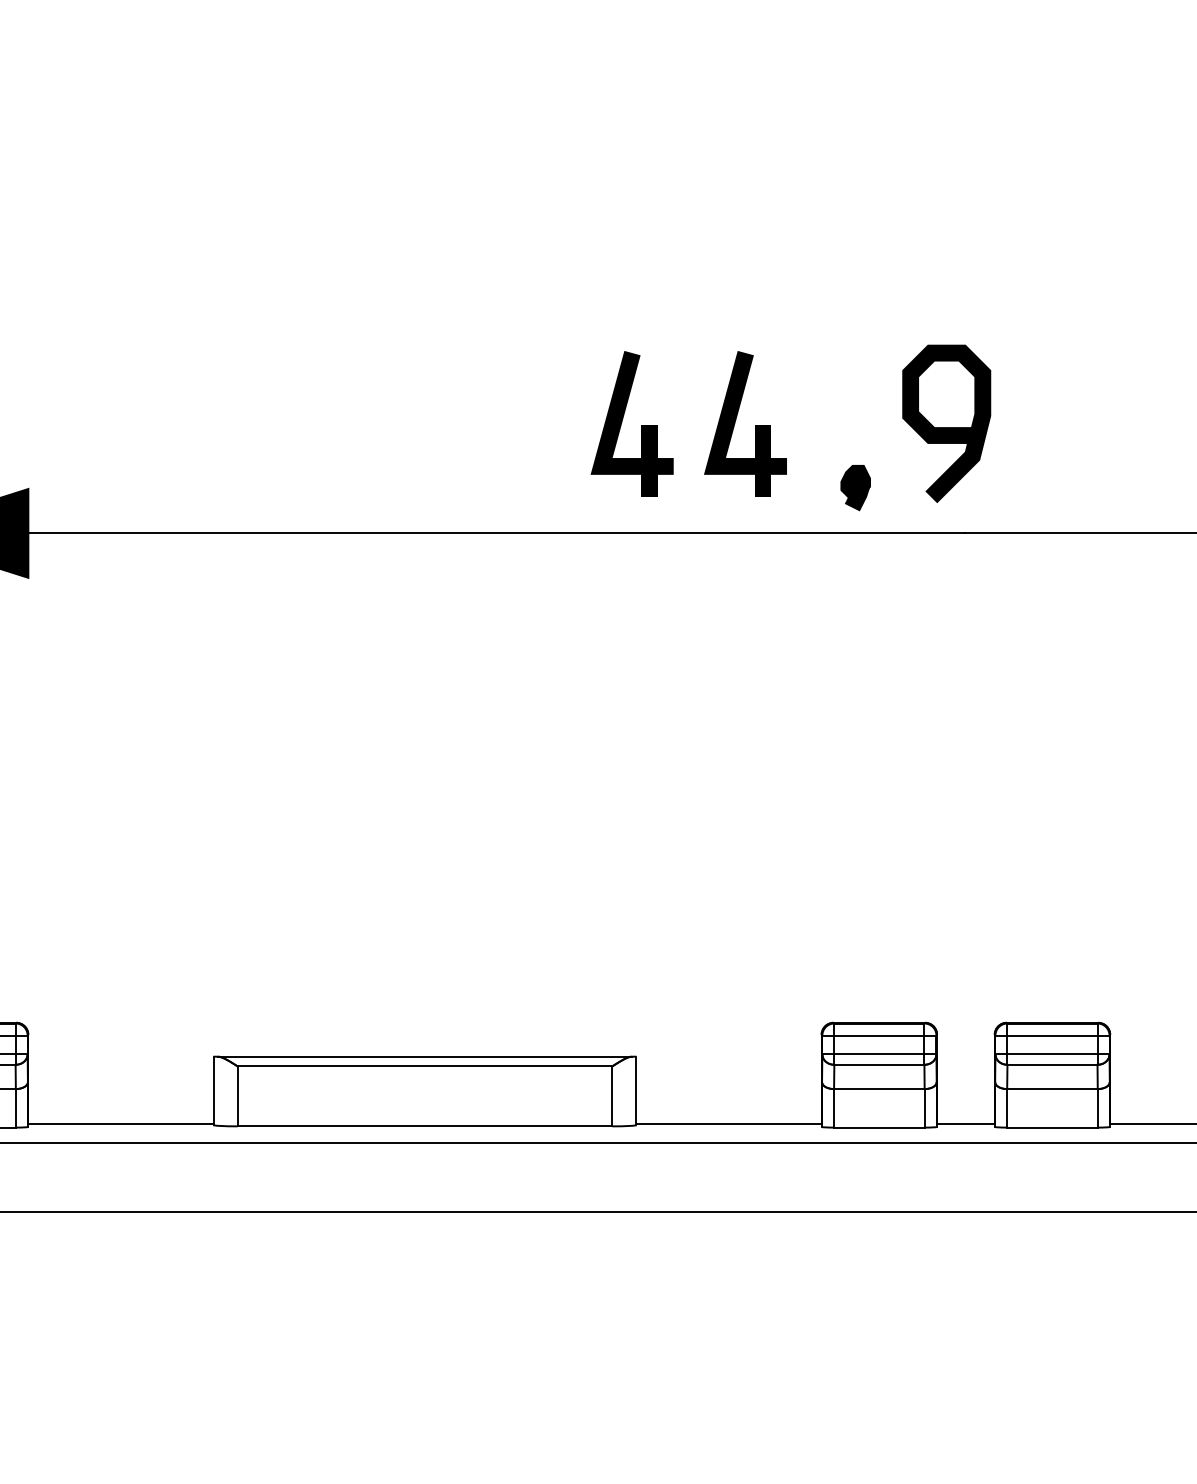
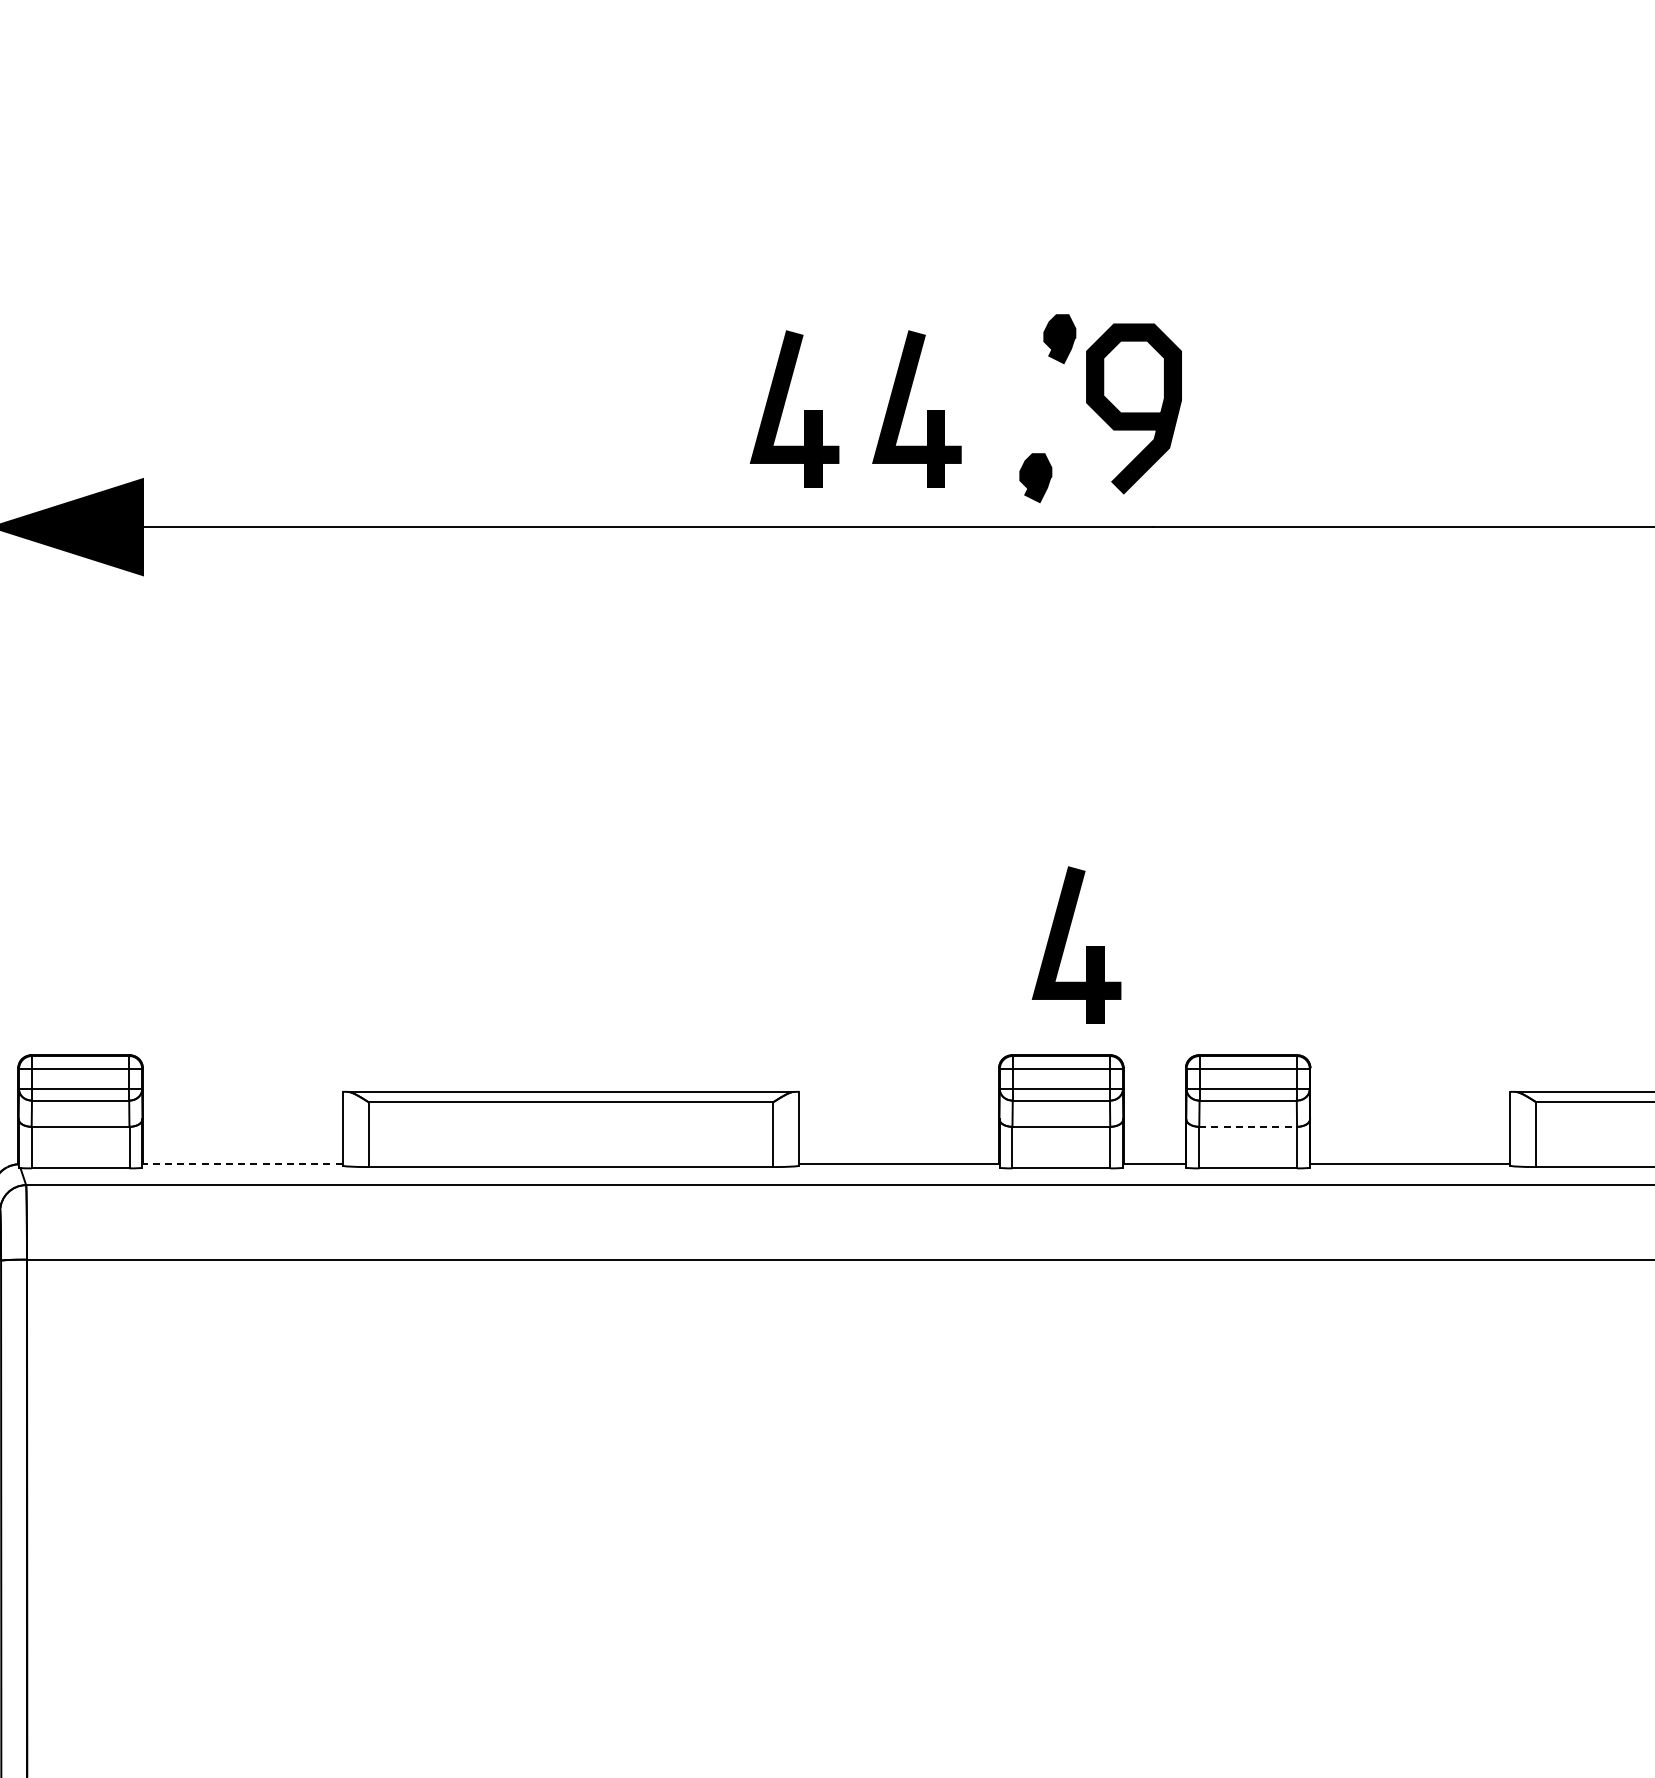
part: (877, 359) -> (1059, 339), added
part: (884, 918) -> (1066, 942), added
line: (1052, 1088) -> (1248, 1126), solid -> dashed
line: (120, 1123) -> (242, 1164), solid -> dashed

